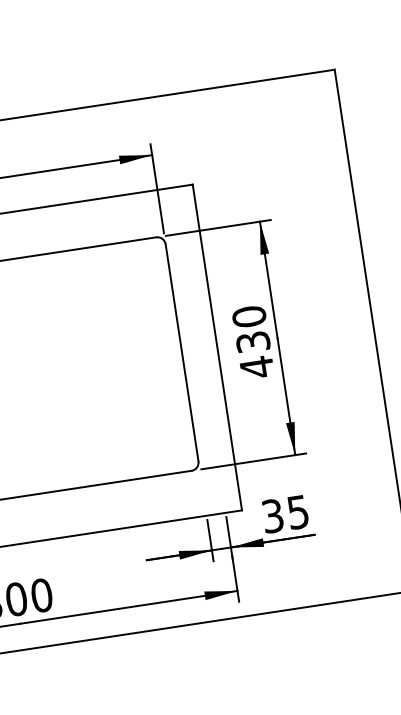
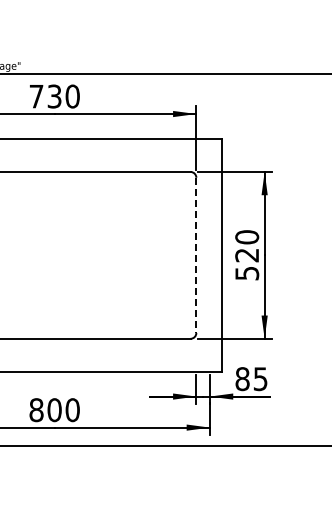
line: (182, 352) -> (196, 255), solid -> dashed
text: (255, 354) -> (247, 264), 430 -> 520
text: (272, 516) -> (242, 379), 35 -> 85

